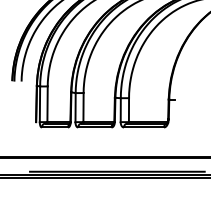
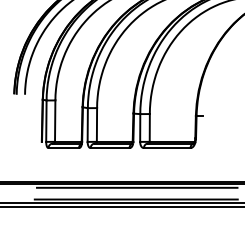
line: (117, 161) -> (136, 187), added

